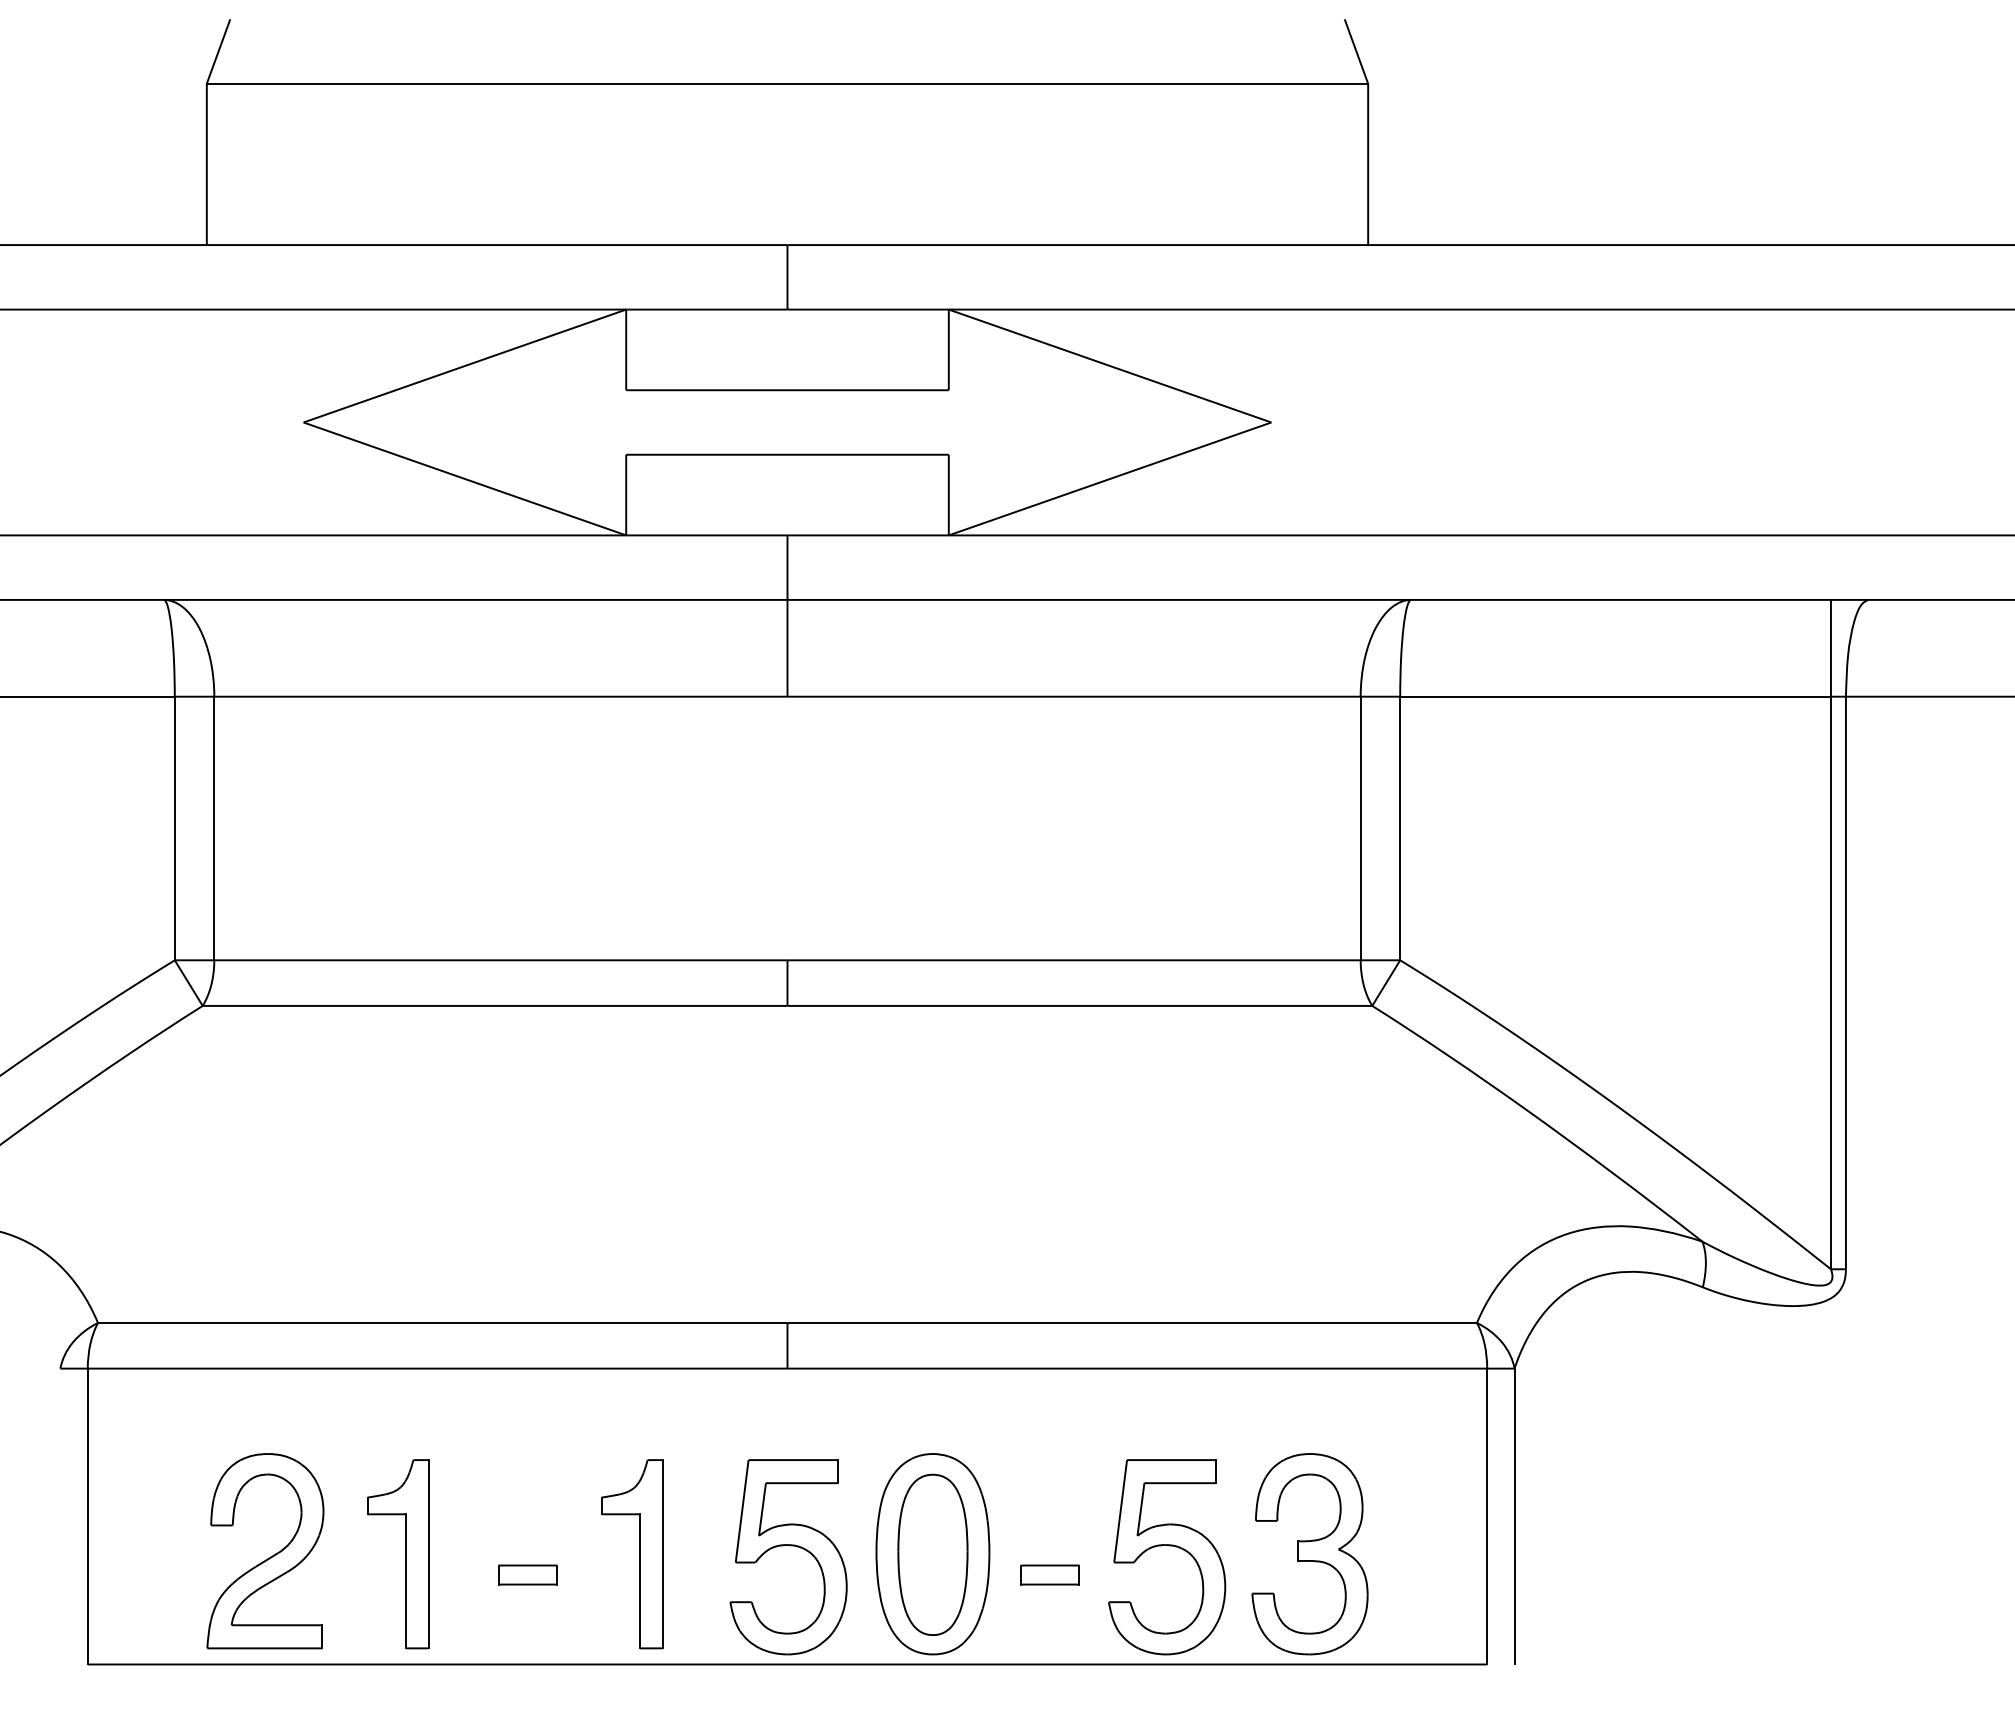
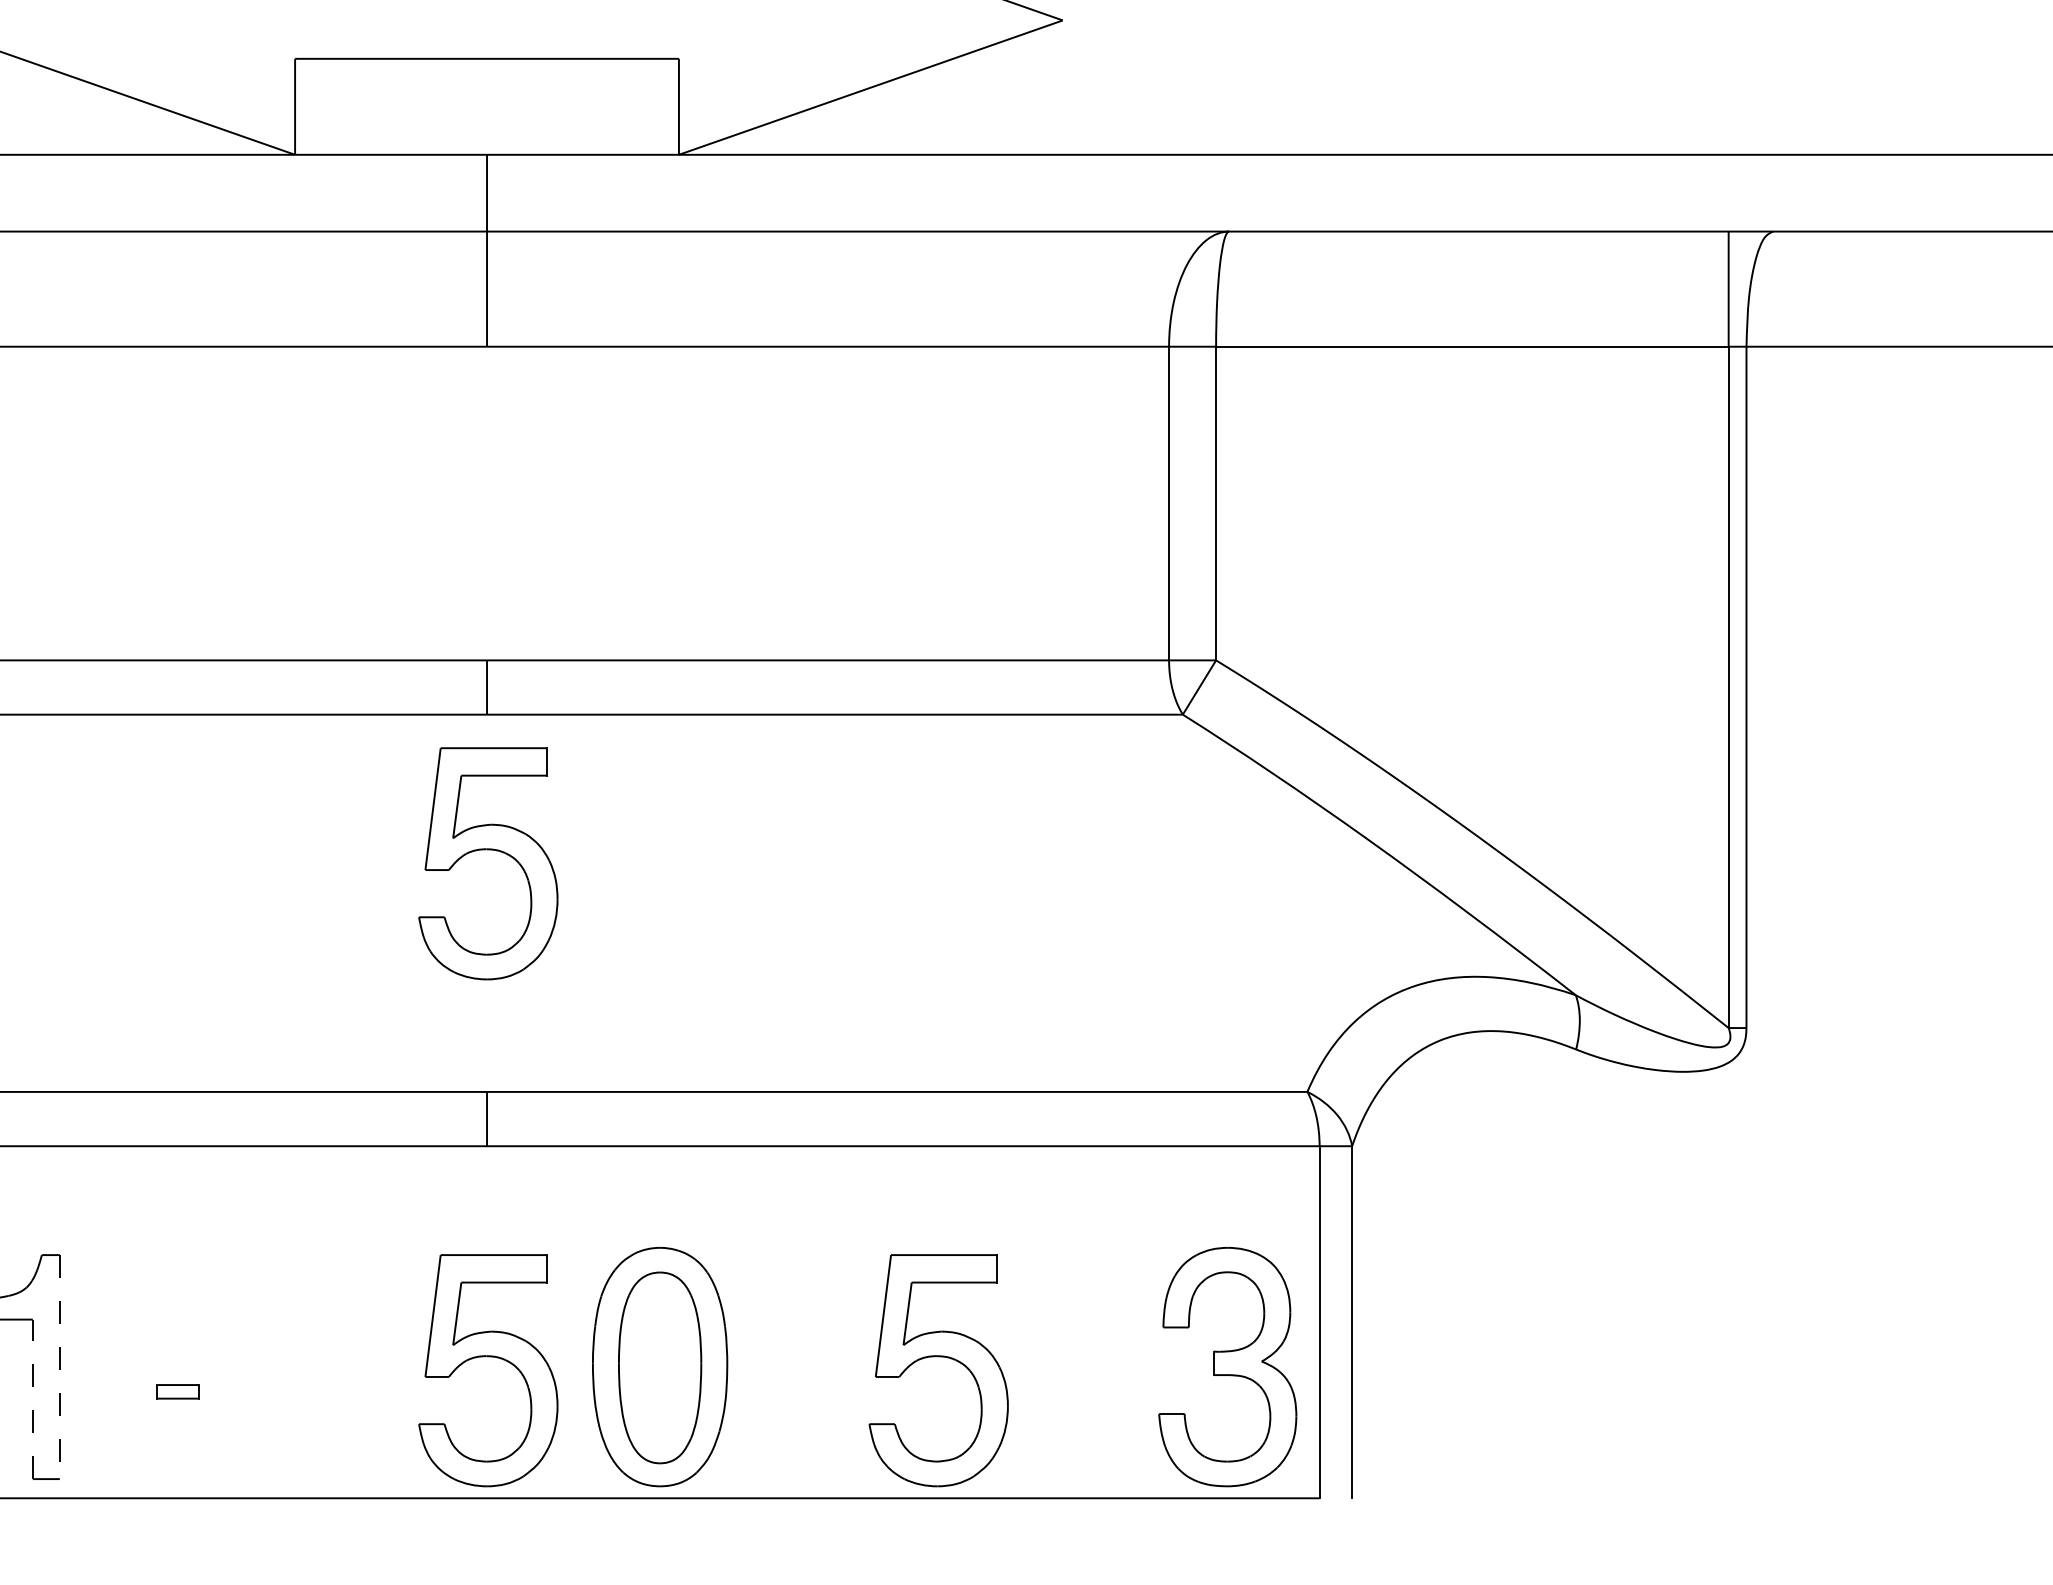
part: (790, 1120) -> (490, 851), added
line: (428, 1554) -> (59, 1367), solid -> dashed
part: (639, 1554) -> (310, 1367), removed
part: (1309, 1554) -> (1227, 1367), moved
part: (527, 1574) -> (177, 1391), size x0.6
part: (1049, 1574) -> (798, 1391), removed
line: (405, 1580) -> (32, 1398), solid -> dashed

